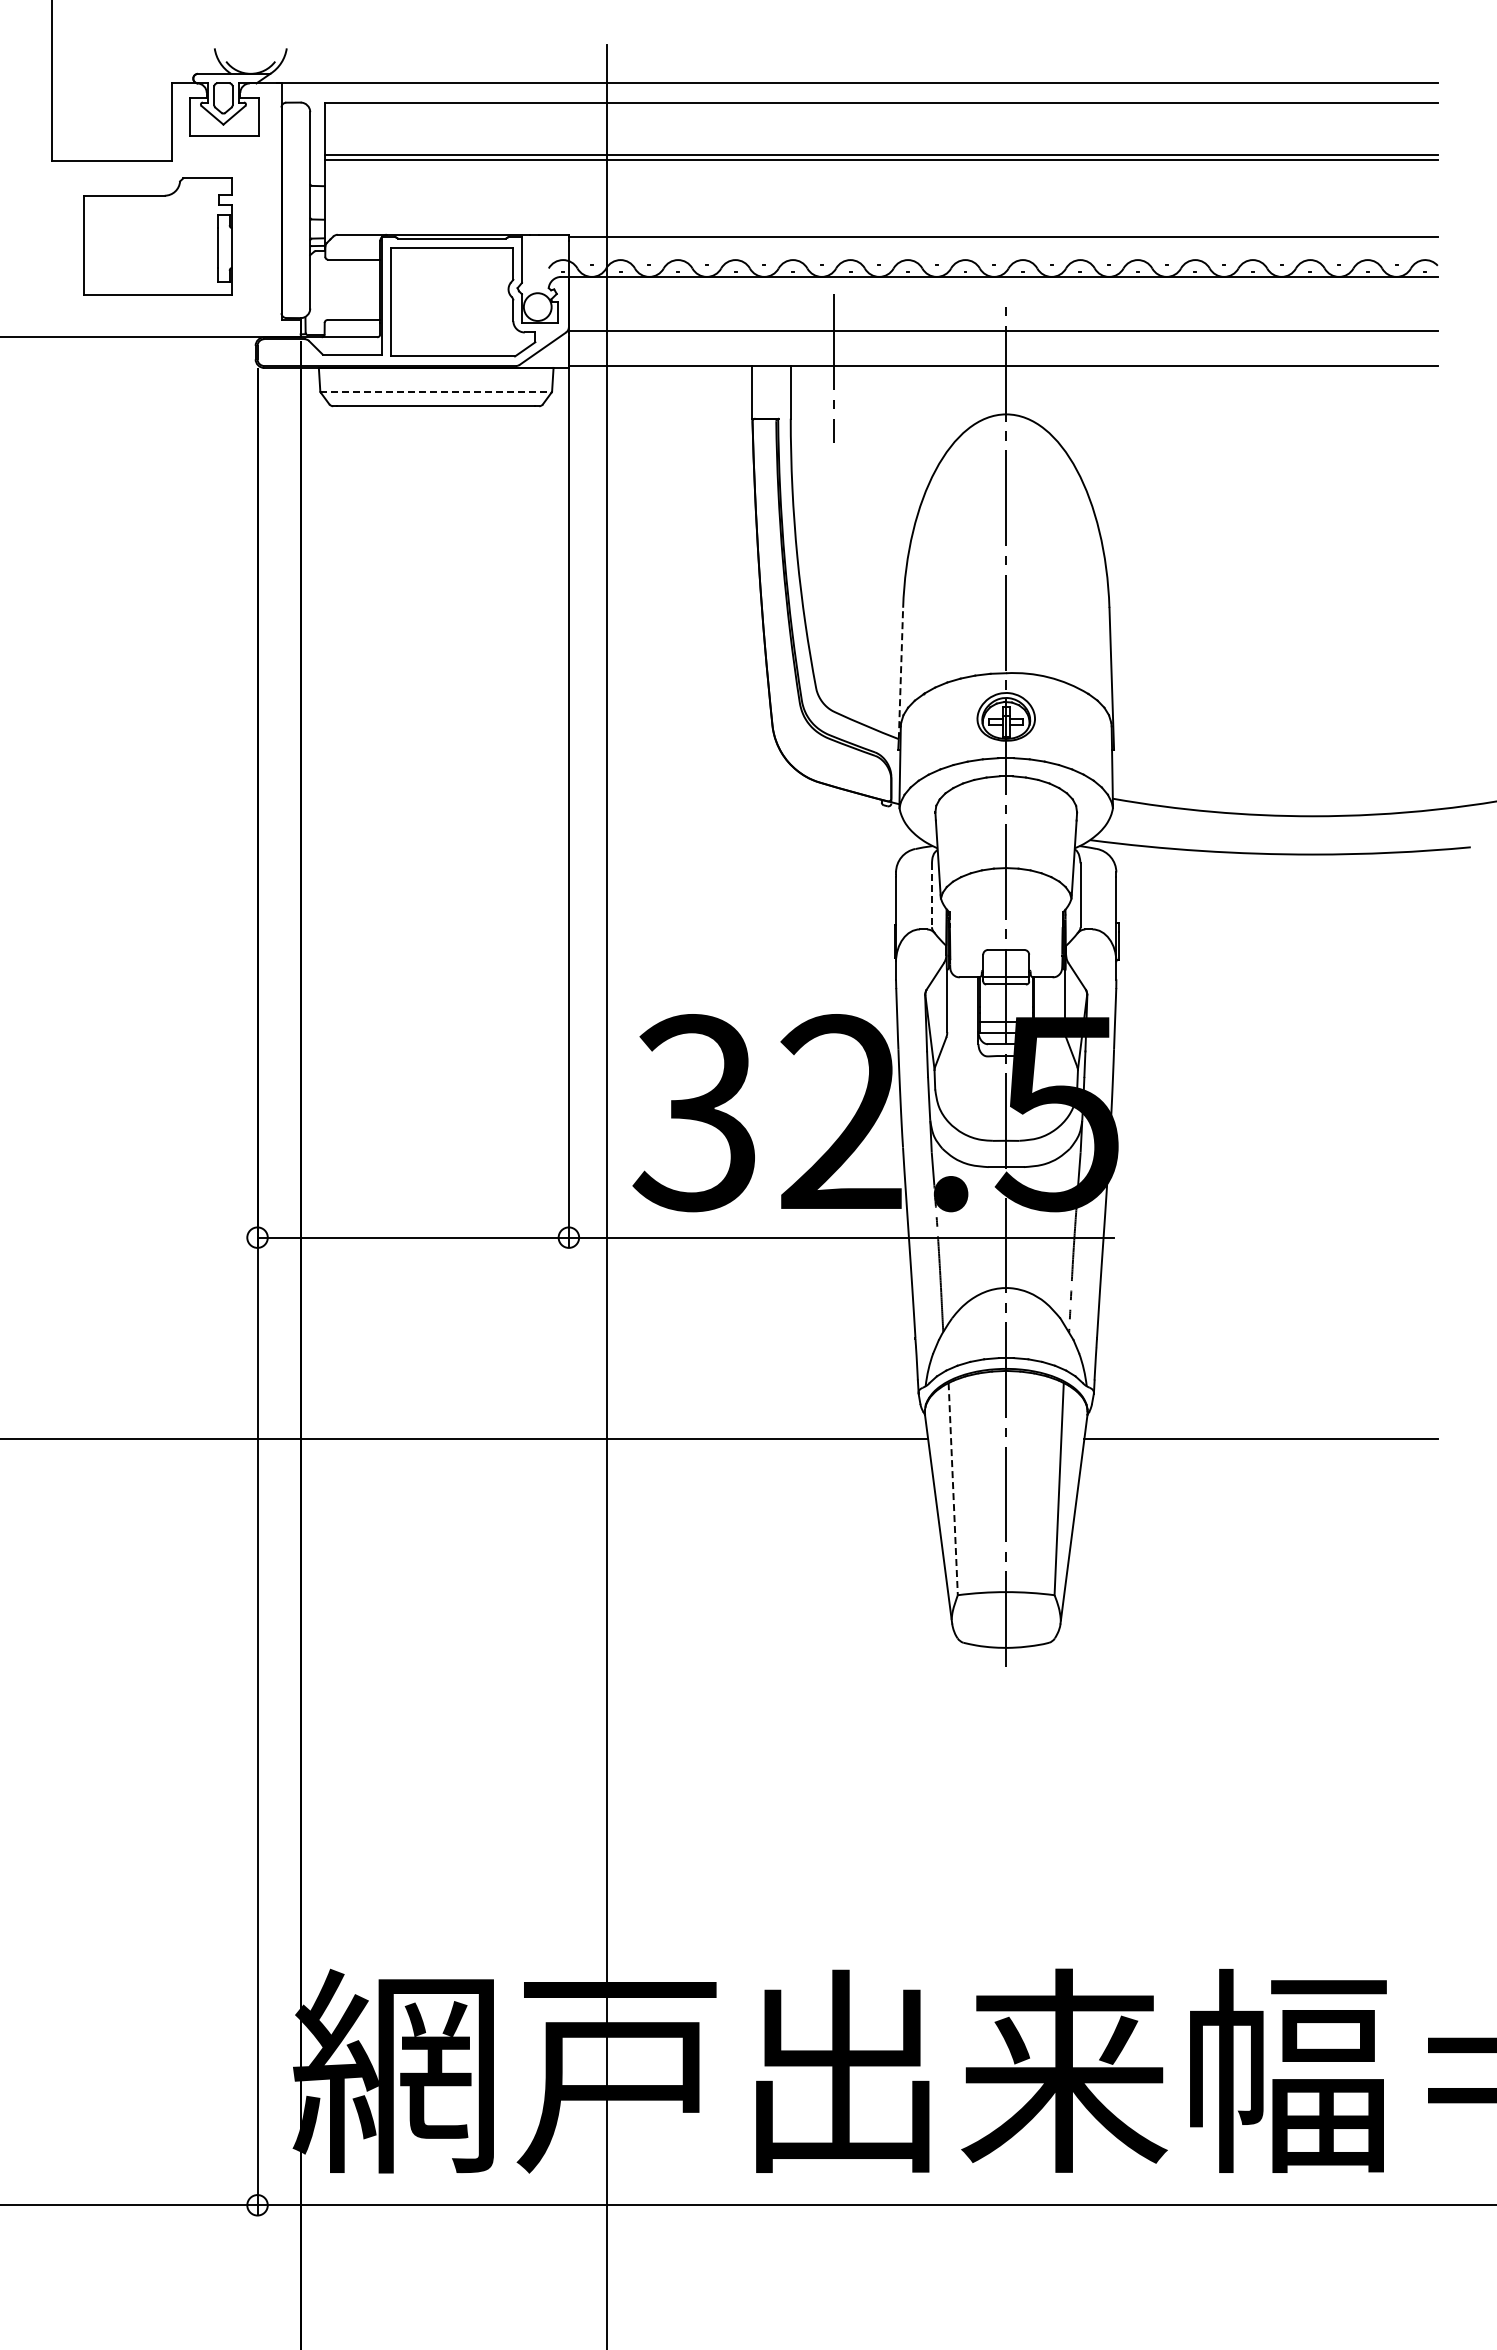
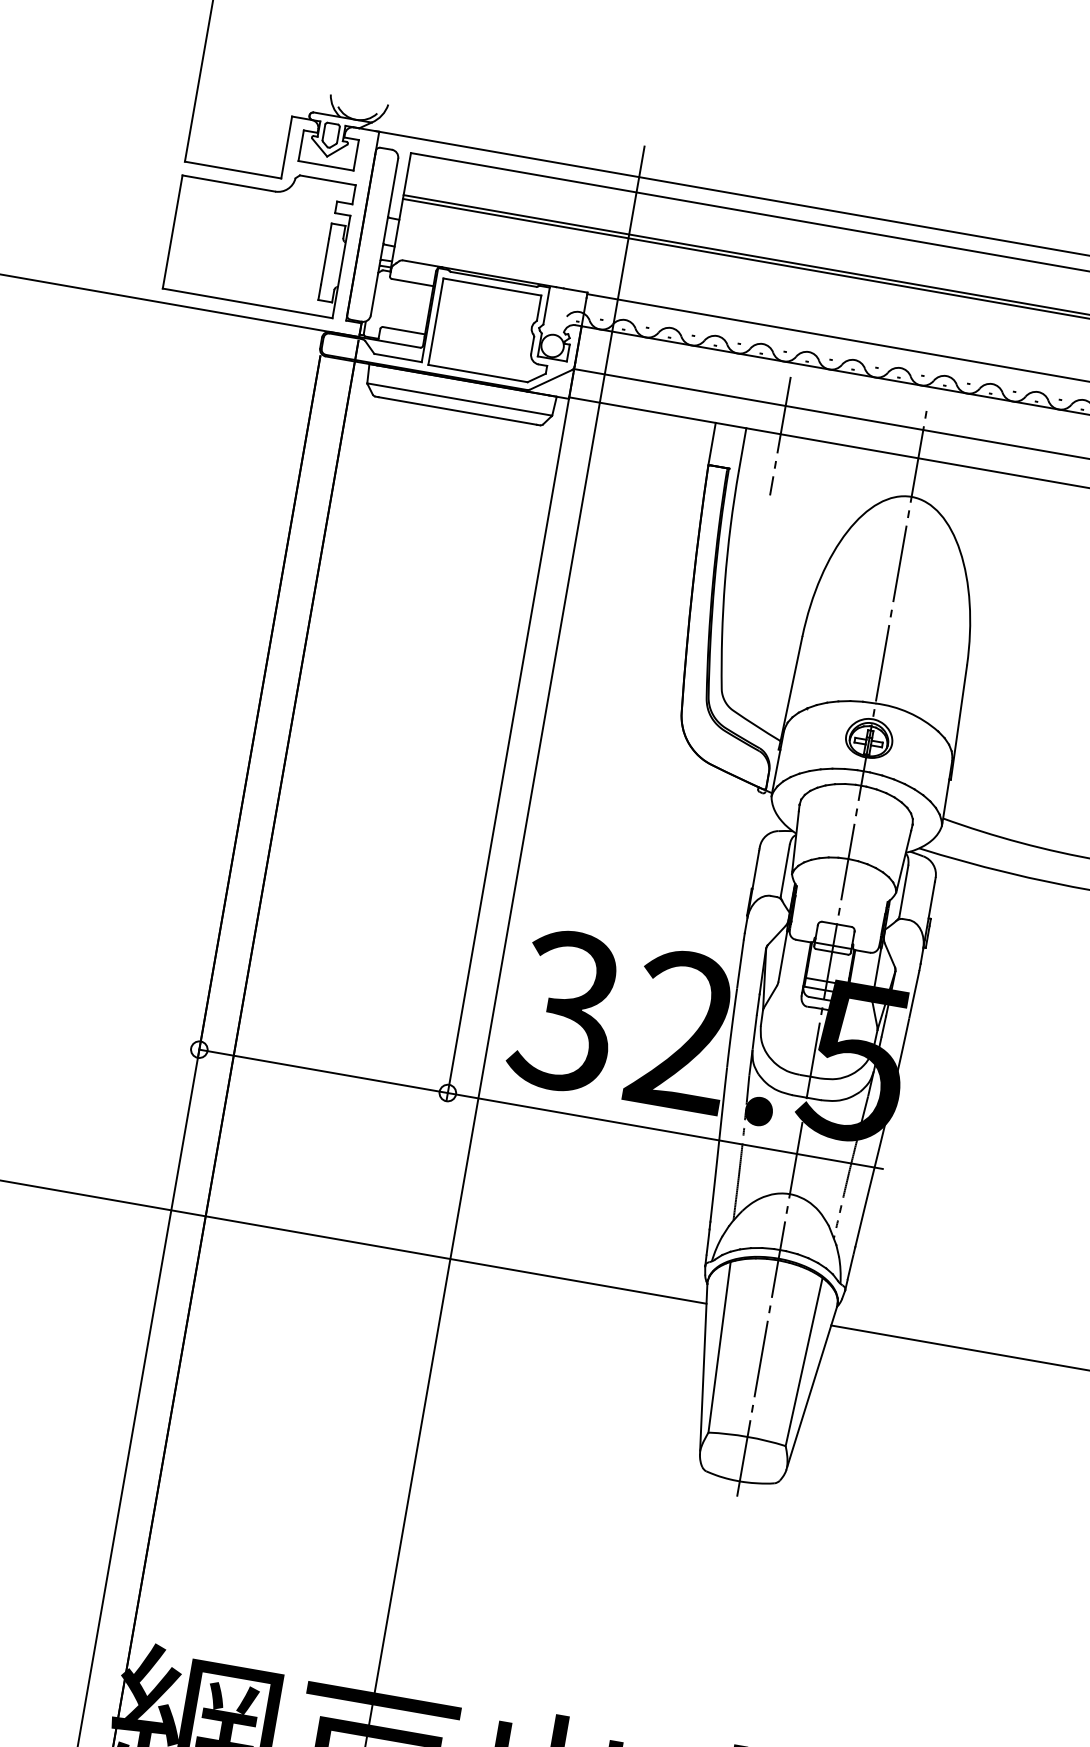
part: (157, 236) -> (258, 236), size x1.43
line: (436, 391) -> (460, 399), dashed -> solid
line: (900, 673) -> (791, 688), dashed -> solid
line: (931, 895) -> (784, 870), dashed -> solid
line: (953, 1489) -> (719, 1347), dashed -> solid

